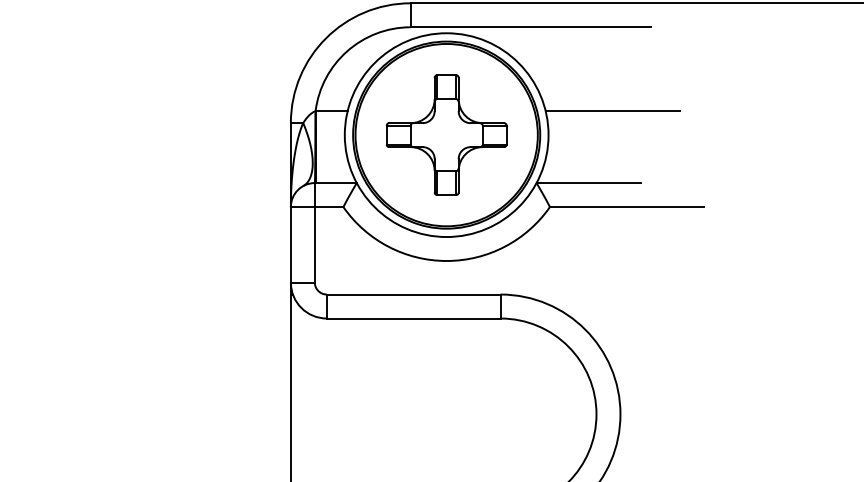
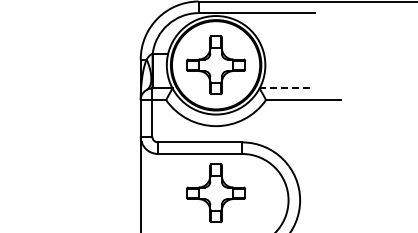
line: (612, 110) -> (296, 53), removed
line: (588, 183) -> (284, 88), solid -> dashed
part: (445, 398) -> (215, 192), added

